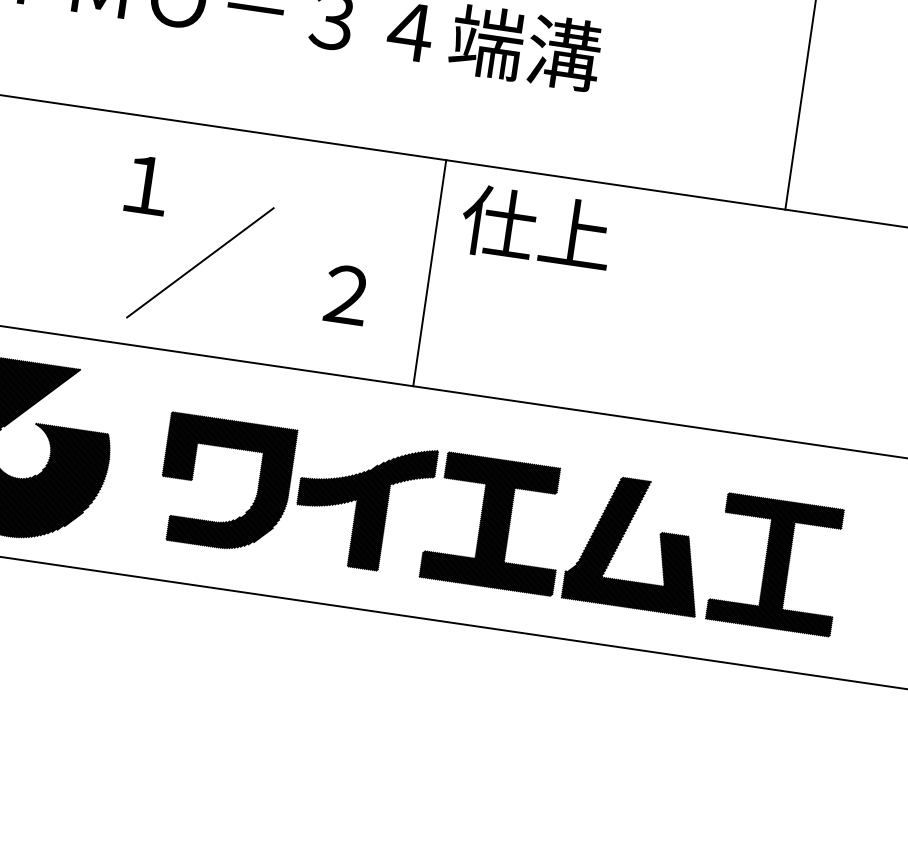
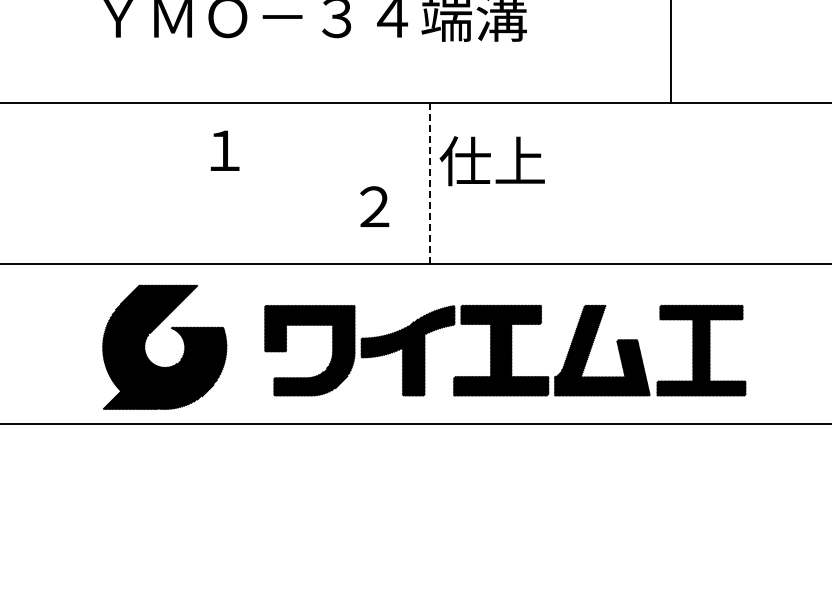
text: (535, 228) -> (491, 161), moved
line: (200, 261) -> (269, 198), removed
line: (429, 273) -> (430, 183), solid -> dashed

